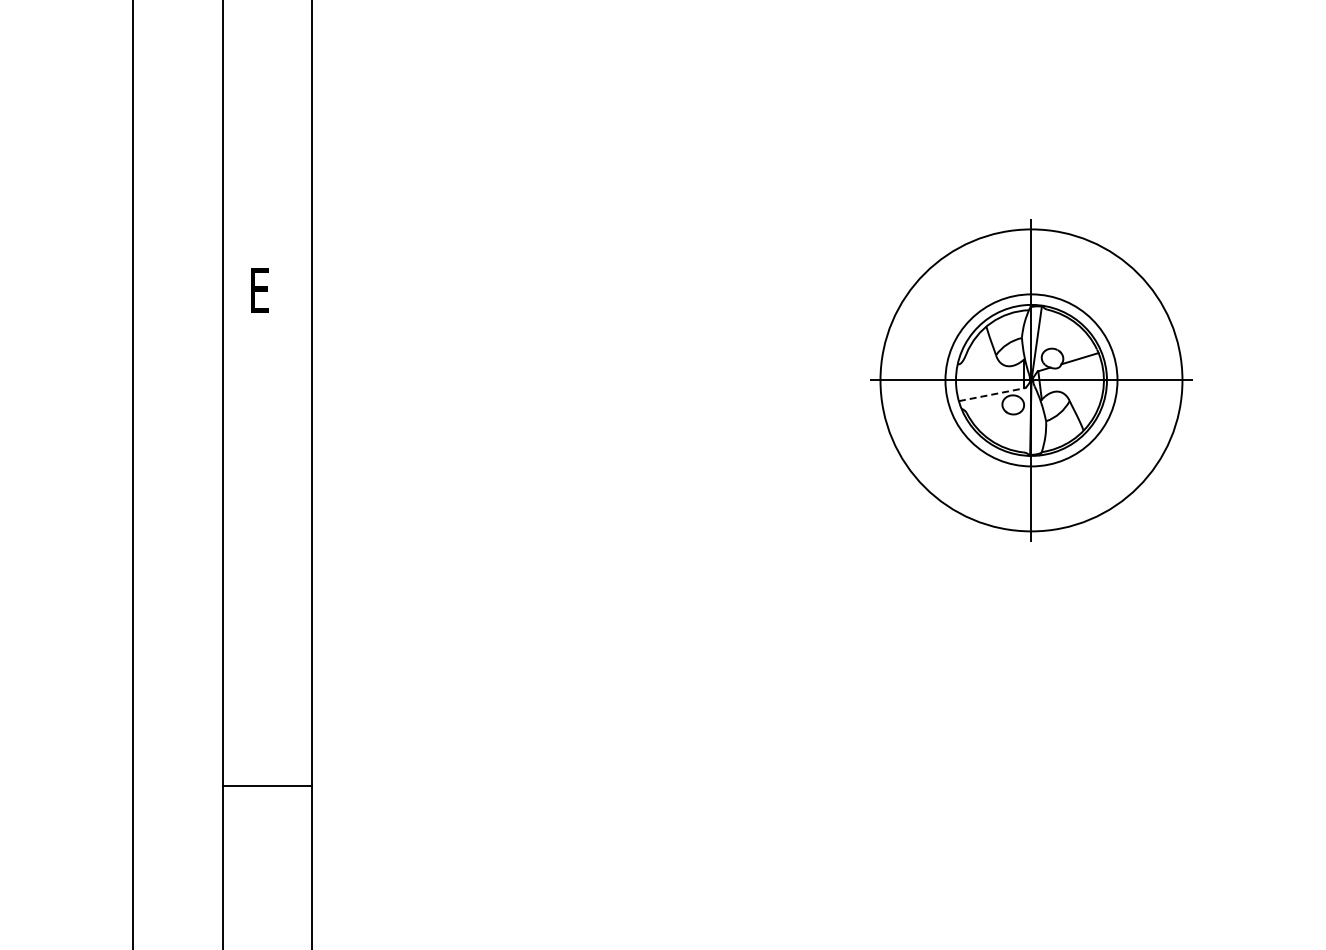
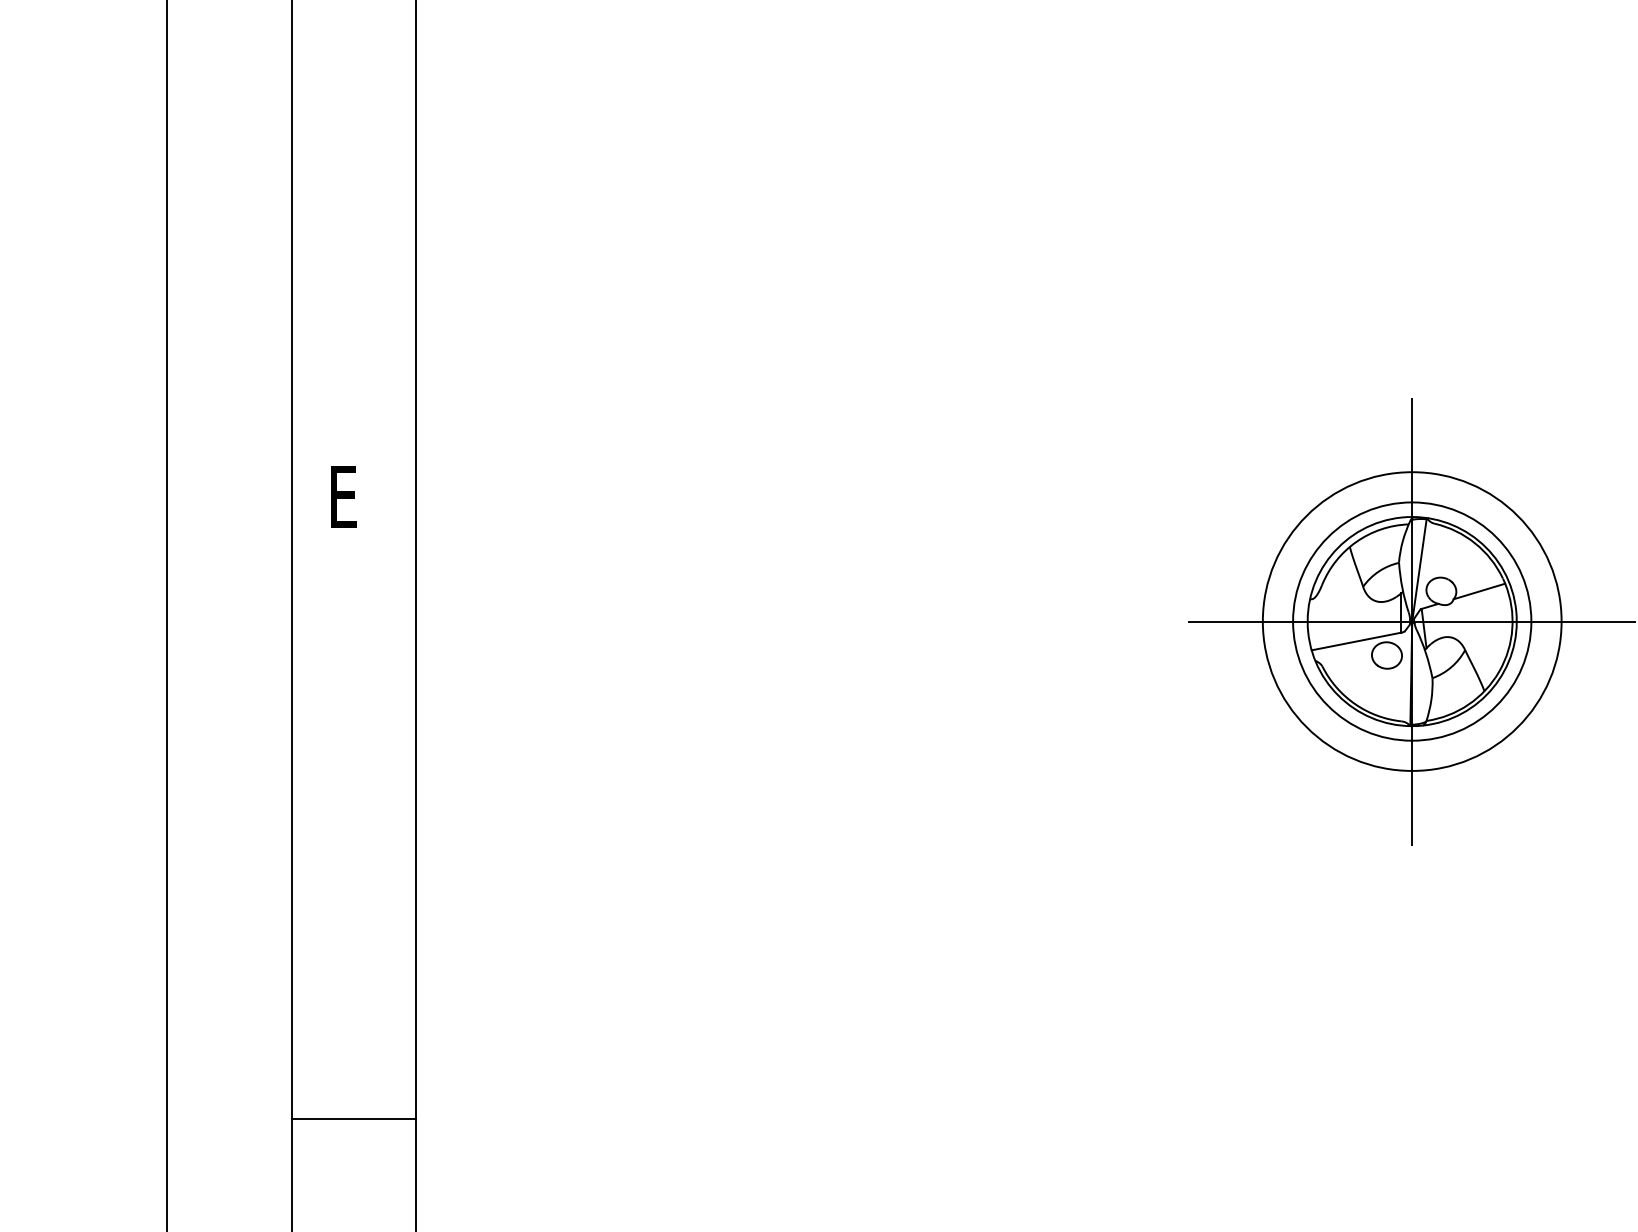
circle: (1031, 380) -> (1412, 621), size x0.71
line: (991, 394) -> (1356, 641), dashed -> solid
line: (267, 785) -> (354, 1118), moved

